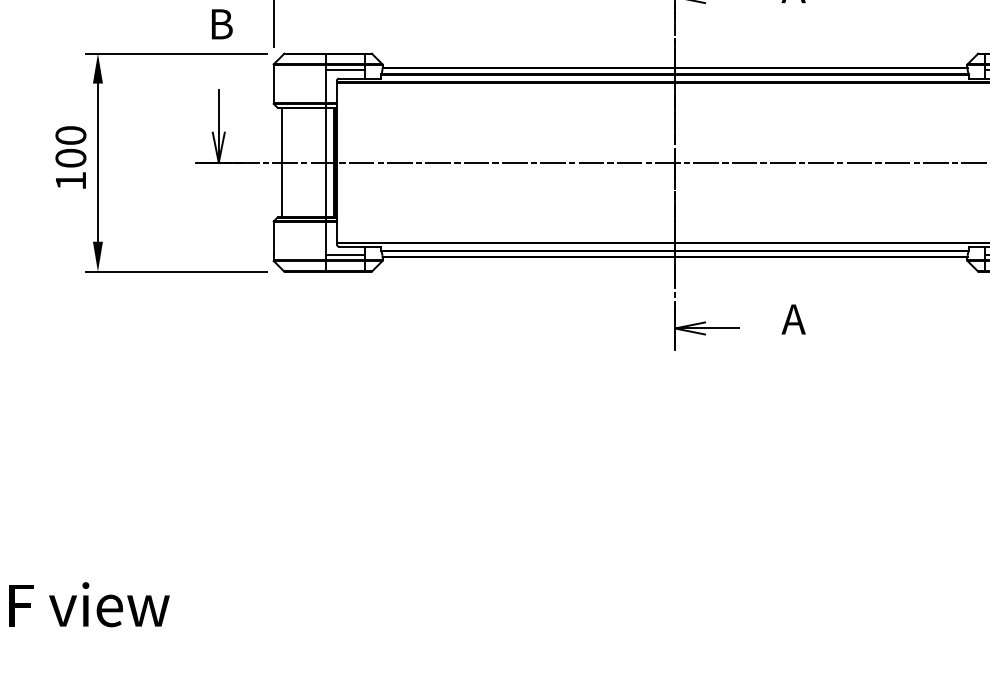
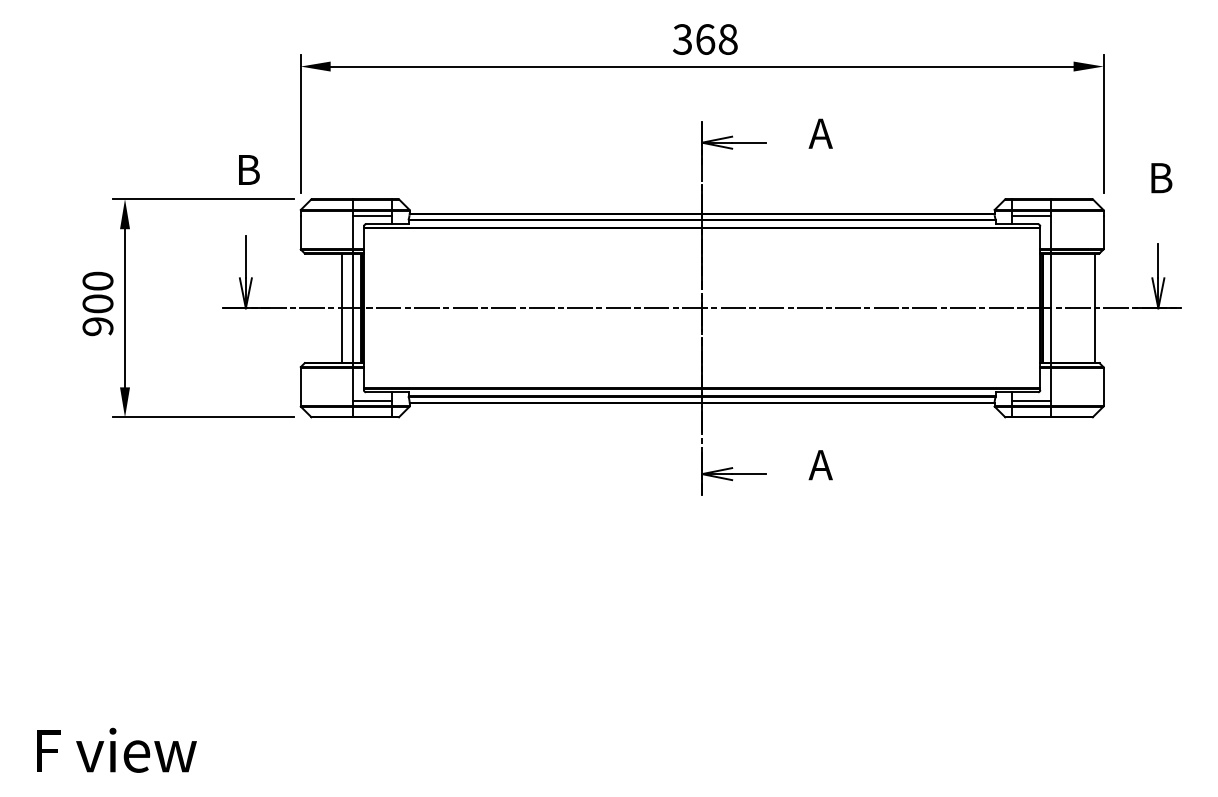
line: (282, 161) -> (342, 307), moved
text: (70, 180) -> (97, 326), 100 -> 900

